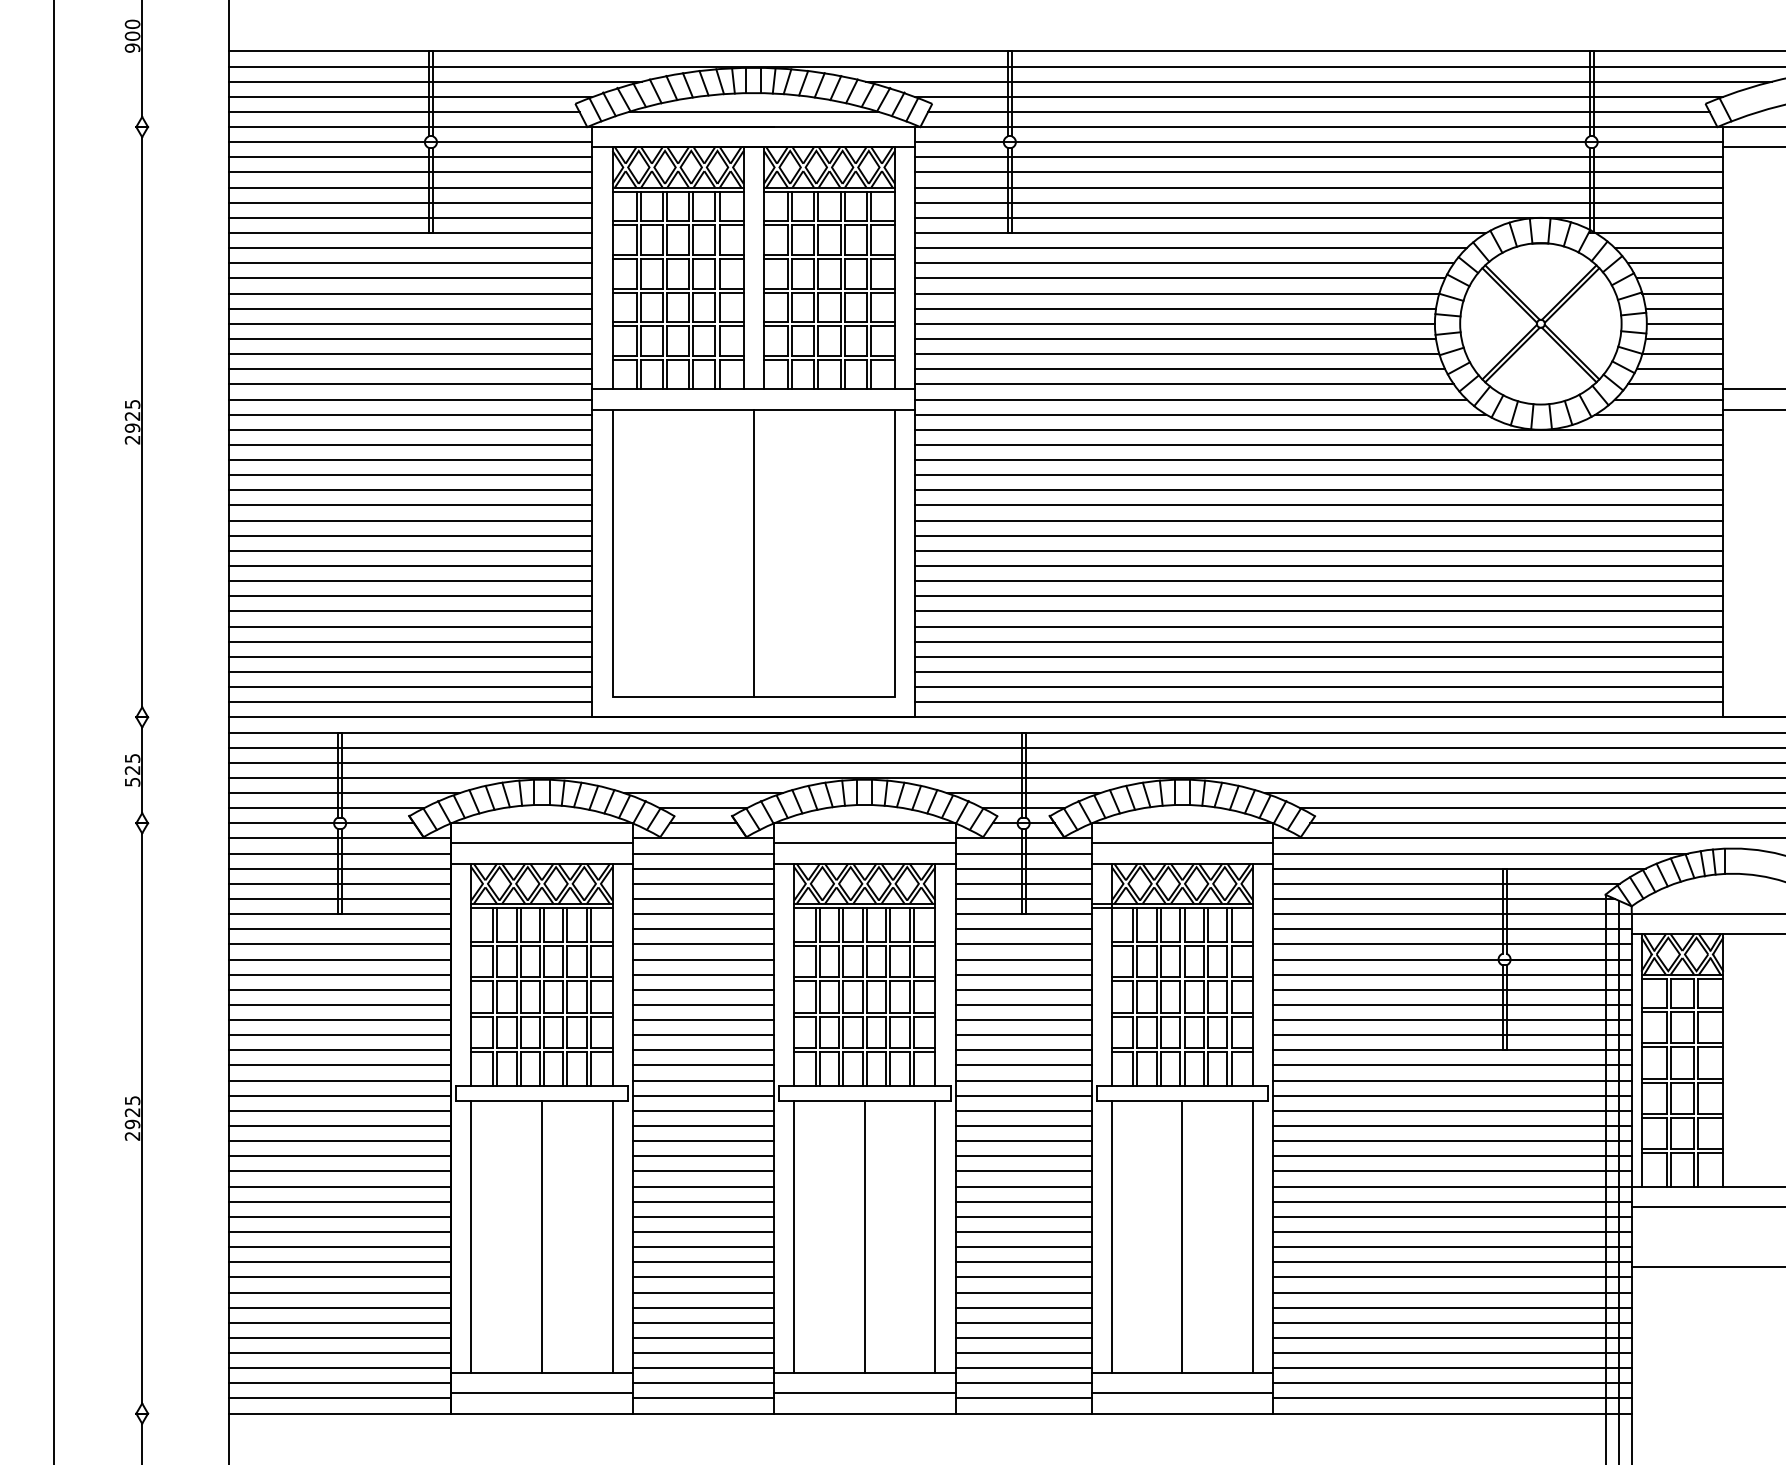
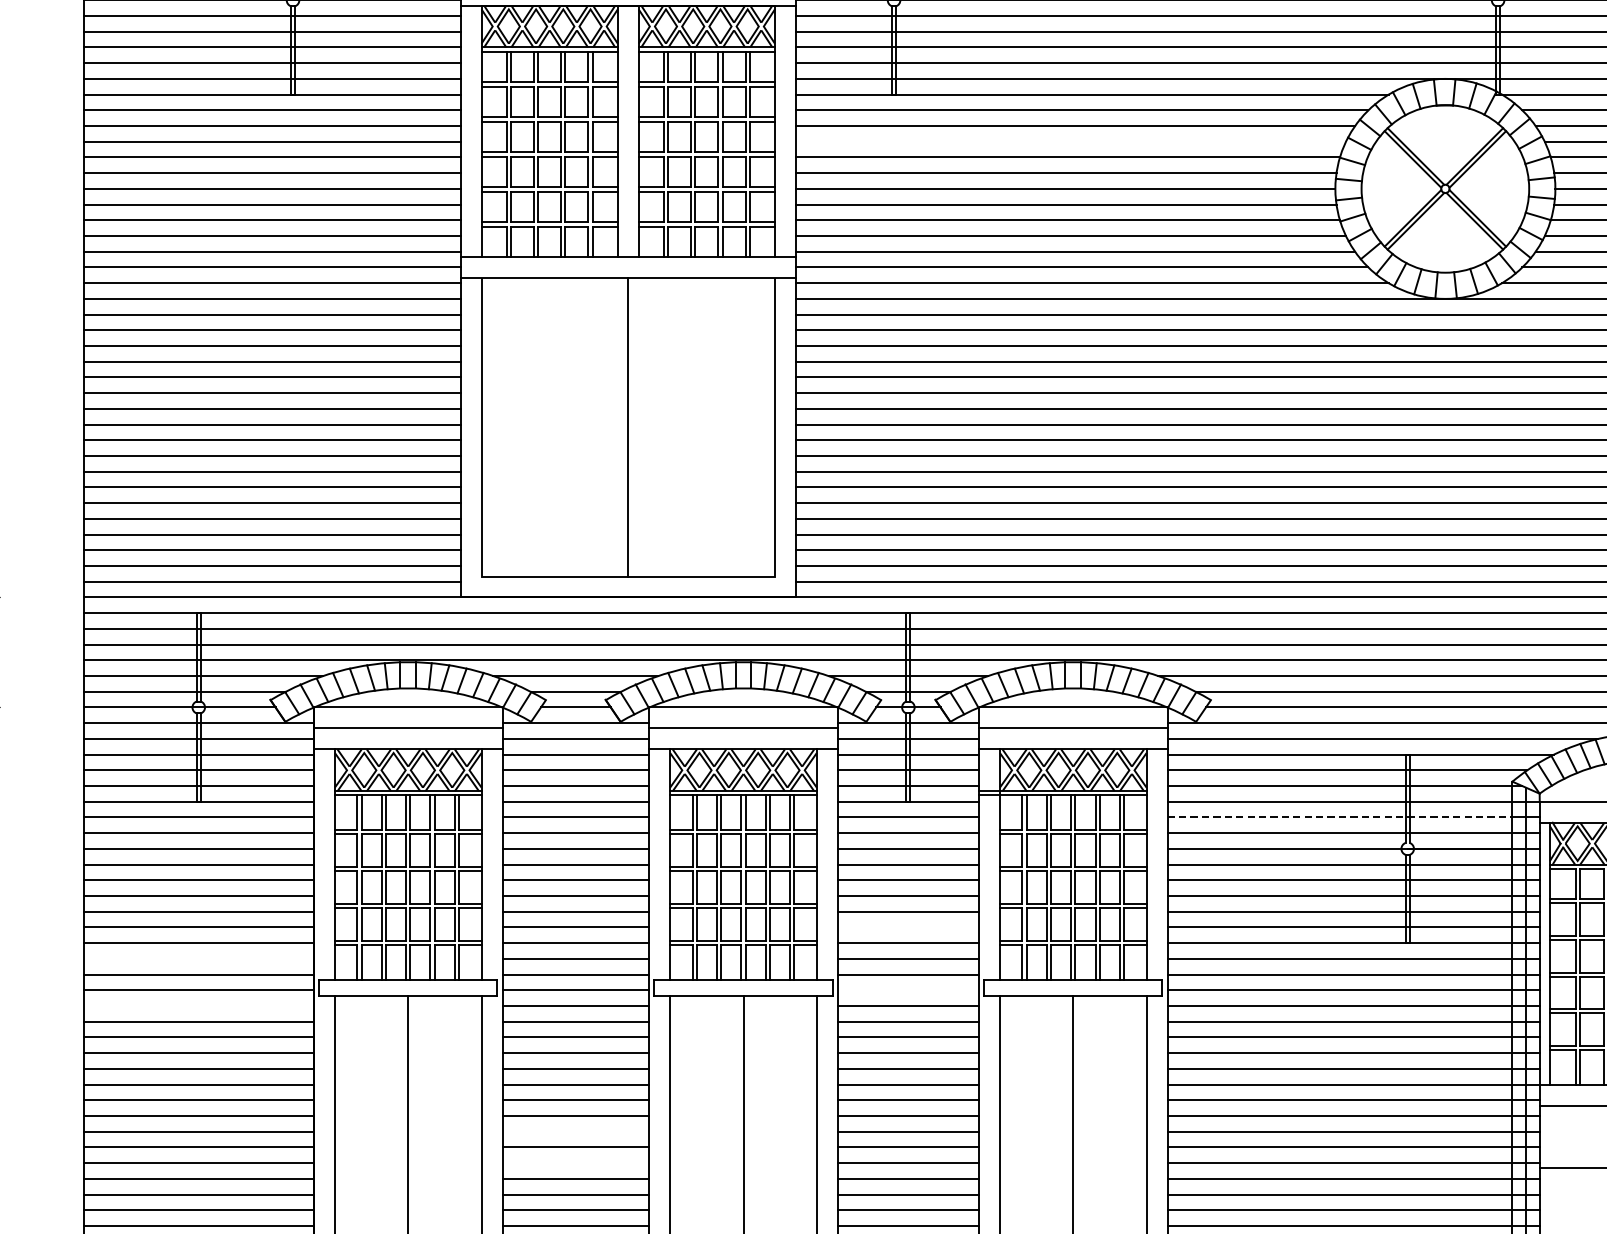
line: (1180, 278) -> (1071, 141), removed
line: (1439, 929) -> (1340, 817), solid -> dashed
line: (1023, 1035) -> (908, 927), removed
line: (340, 1065) -> (199, 958), removed
line: (1023, 1095) -> (908, 990), removed
line: (340, 1110) -> (199, 1005), removed
line: (703, 1231) -> (576, 1131), removed
line: (703, 1262) -> (576, 1163), removed

